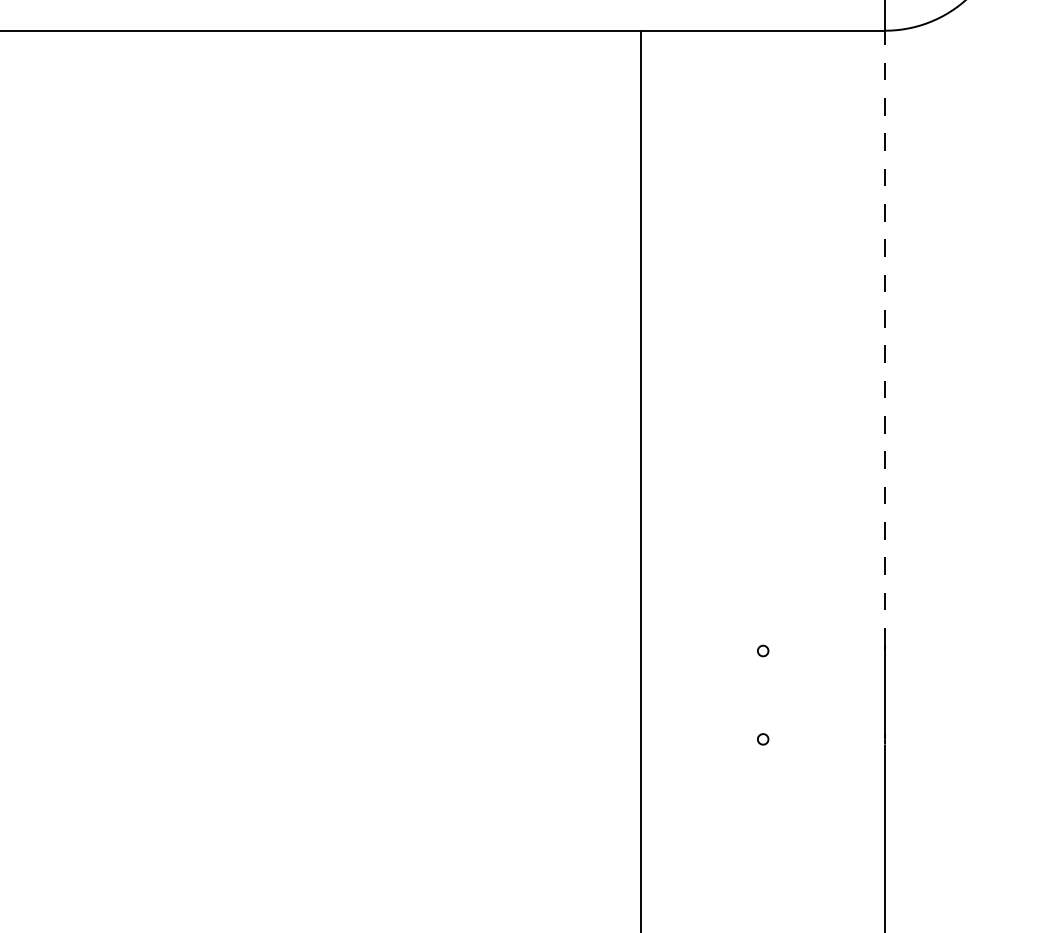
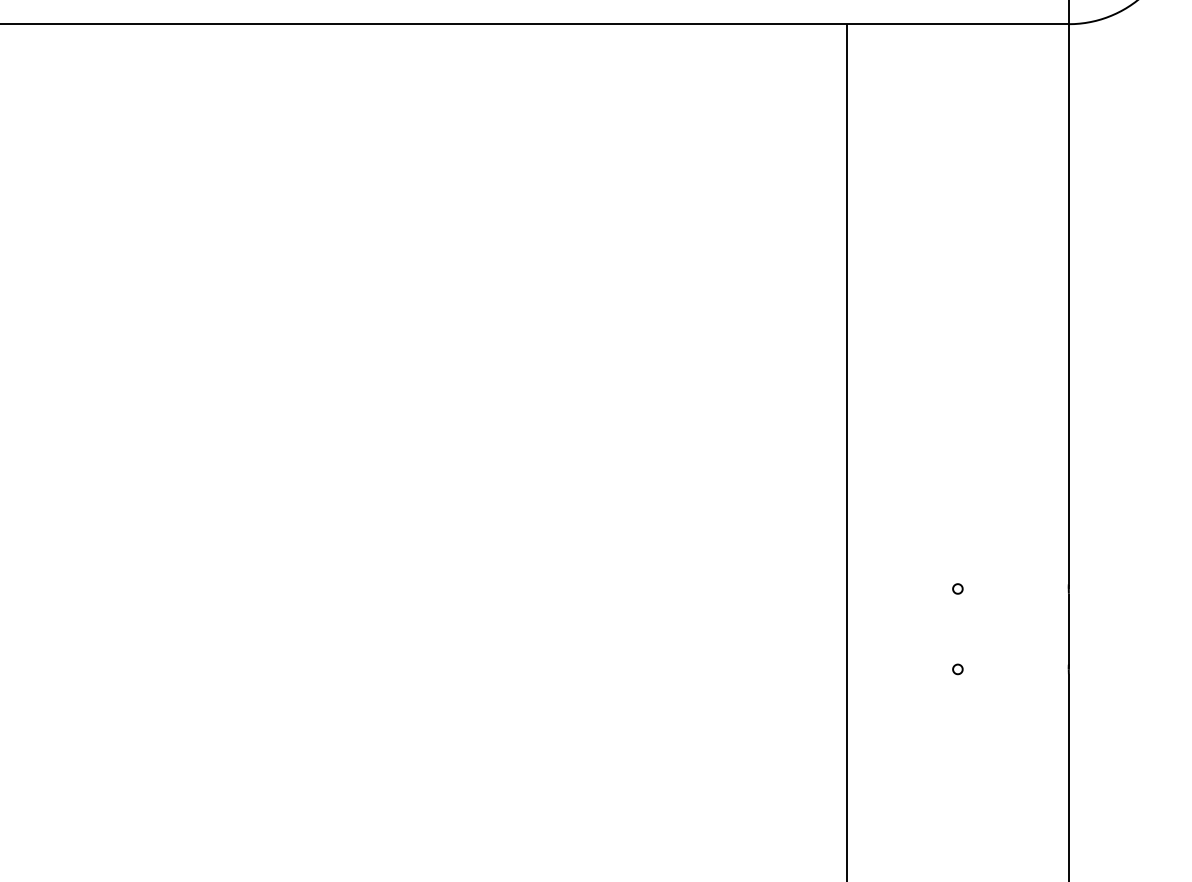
line: (884, 338) -> (1068, 304), dashed -> solid

